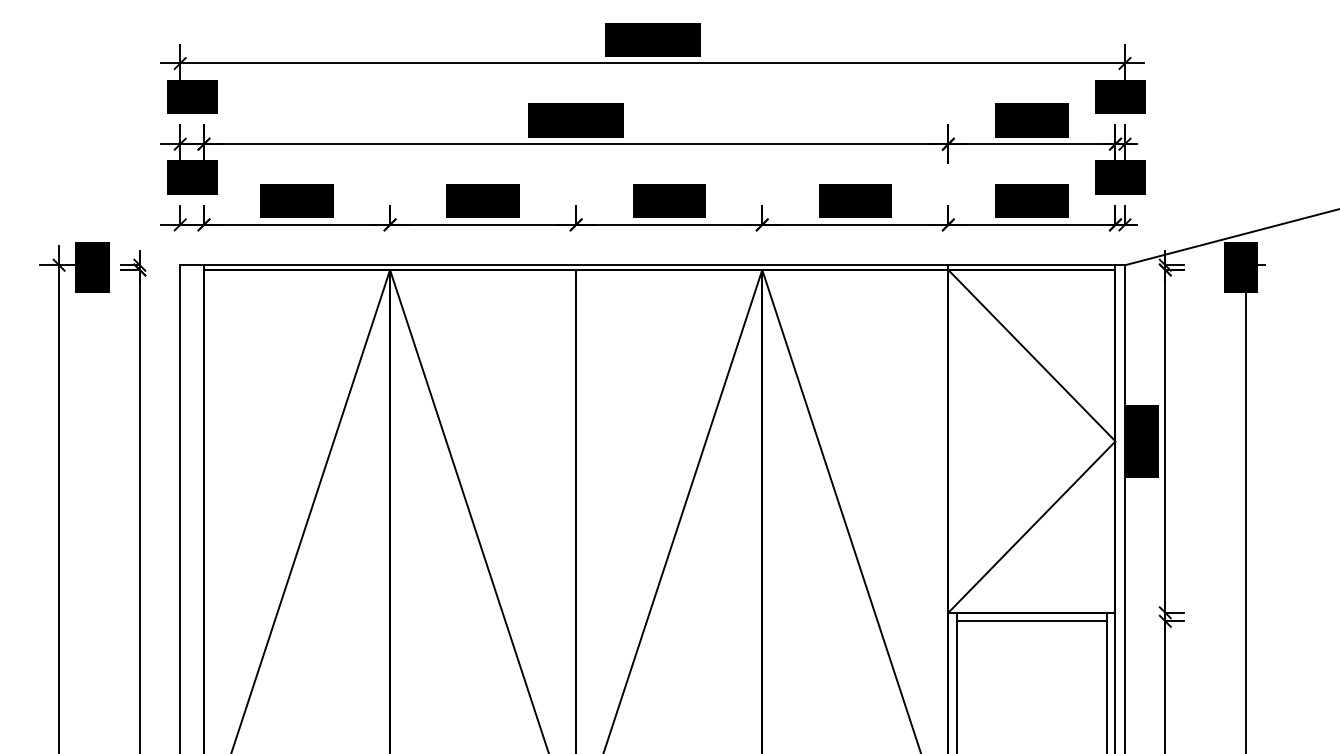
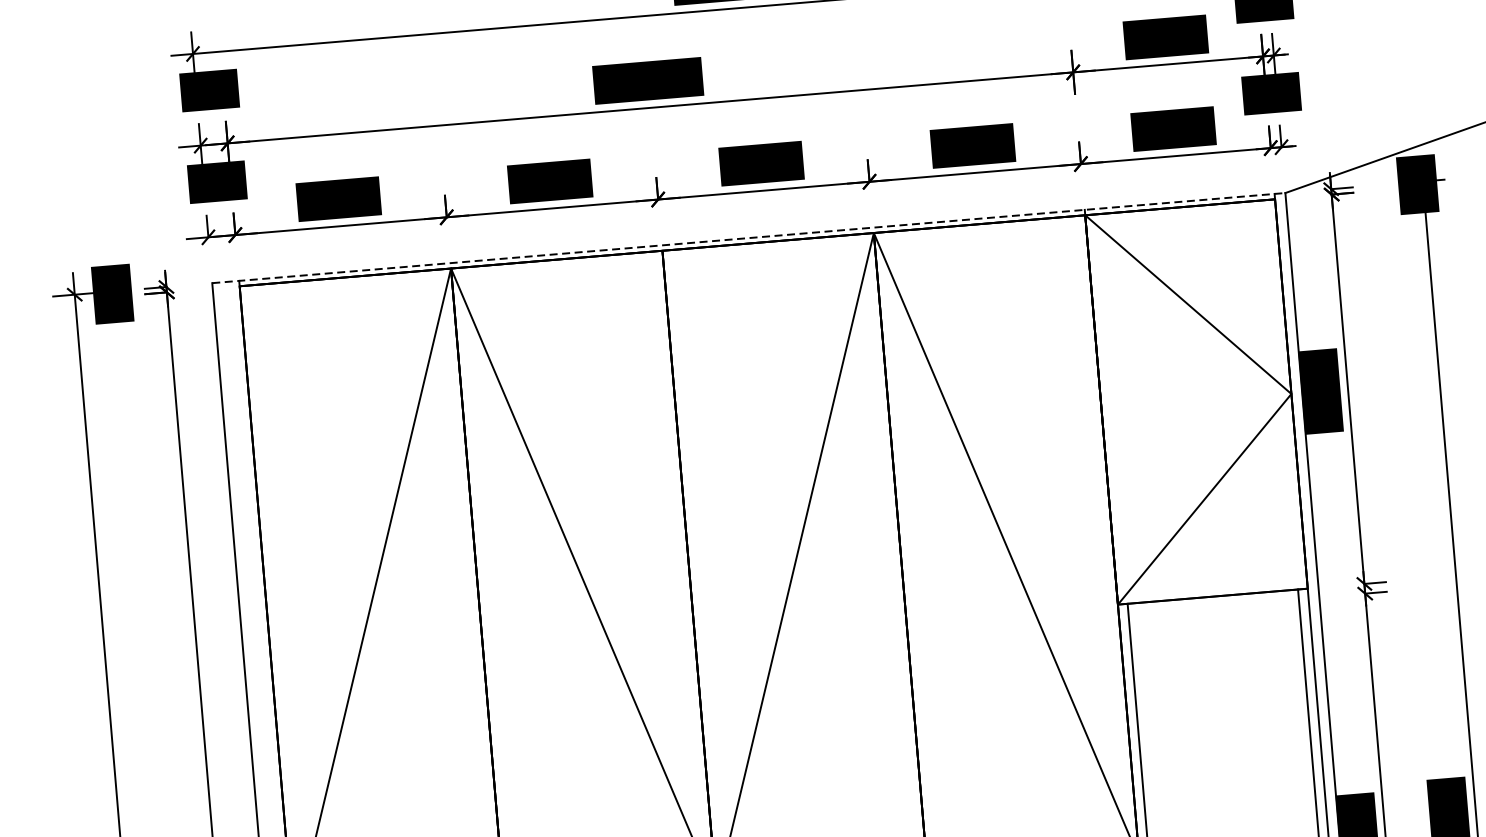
line: (653, 265) -> (749, 238), solid -> dashed
line: (1031, 621) -> (1213, 606), removed

